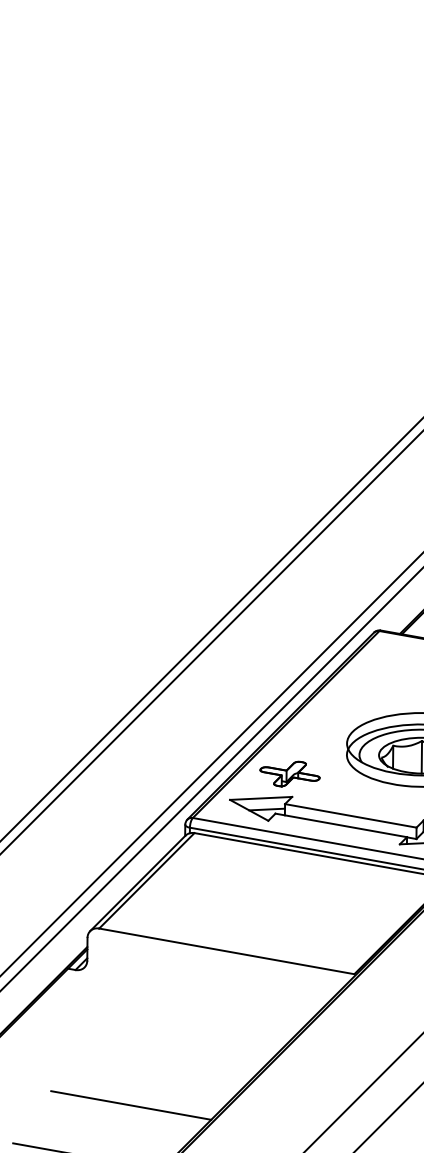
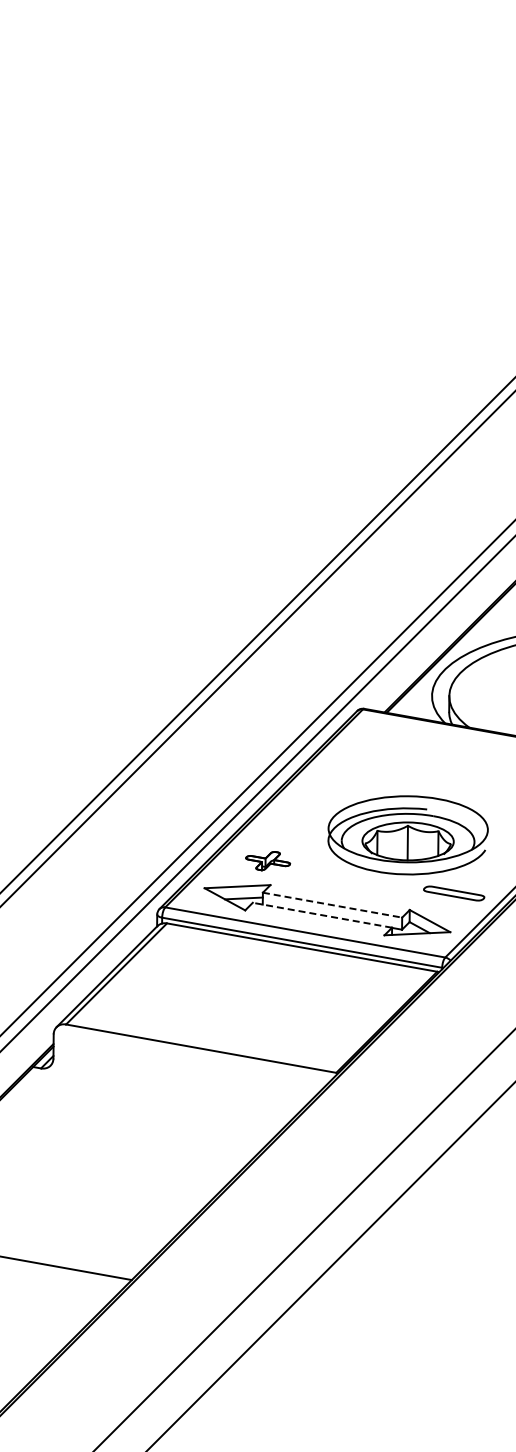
part: (289, 774) -> (267, 861), size x0.7
line: (350, 816) -> (332, 905), solid -> dashed
line: (341, 825) -> (322, 915), solid -> dashed
line: (130, 1105) -> (99, 1211), removed

